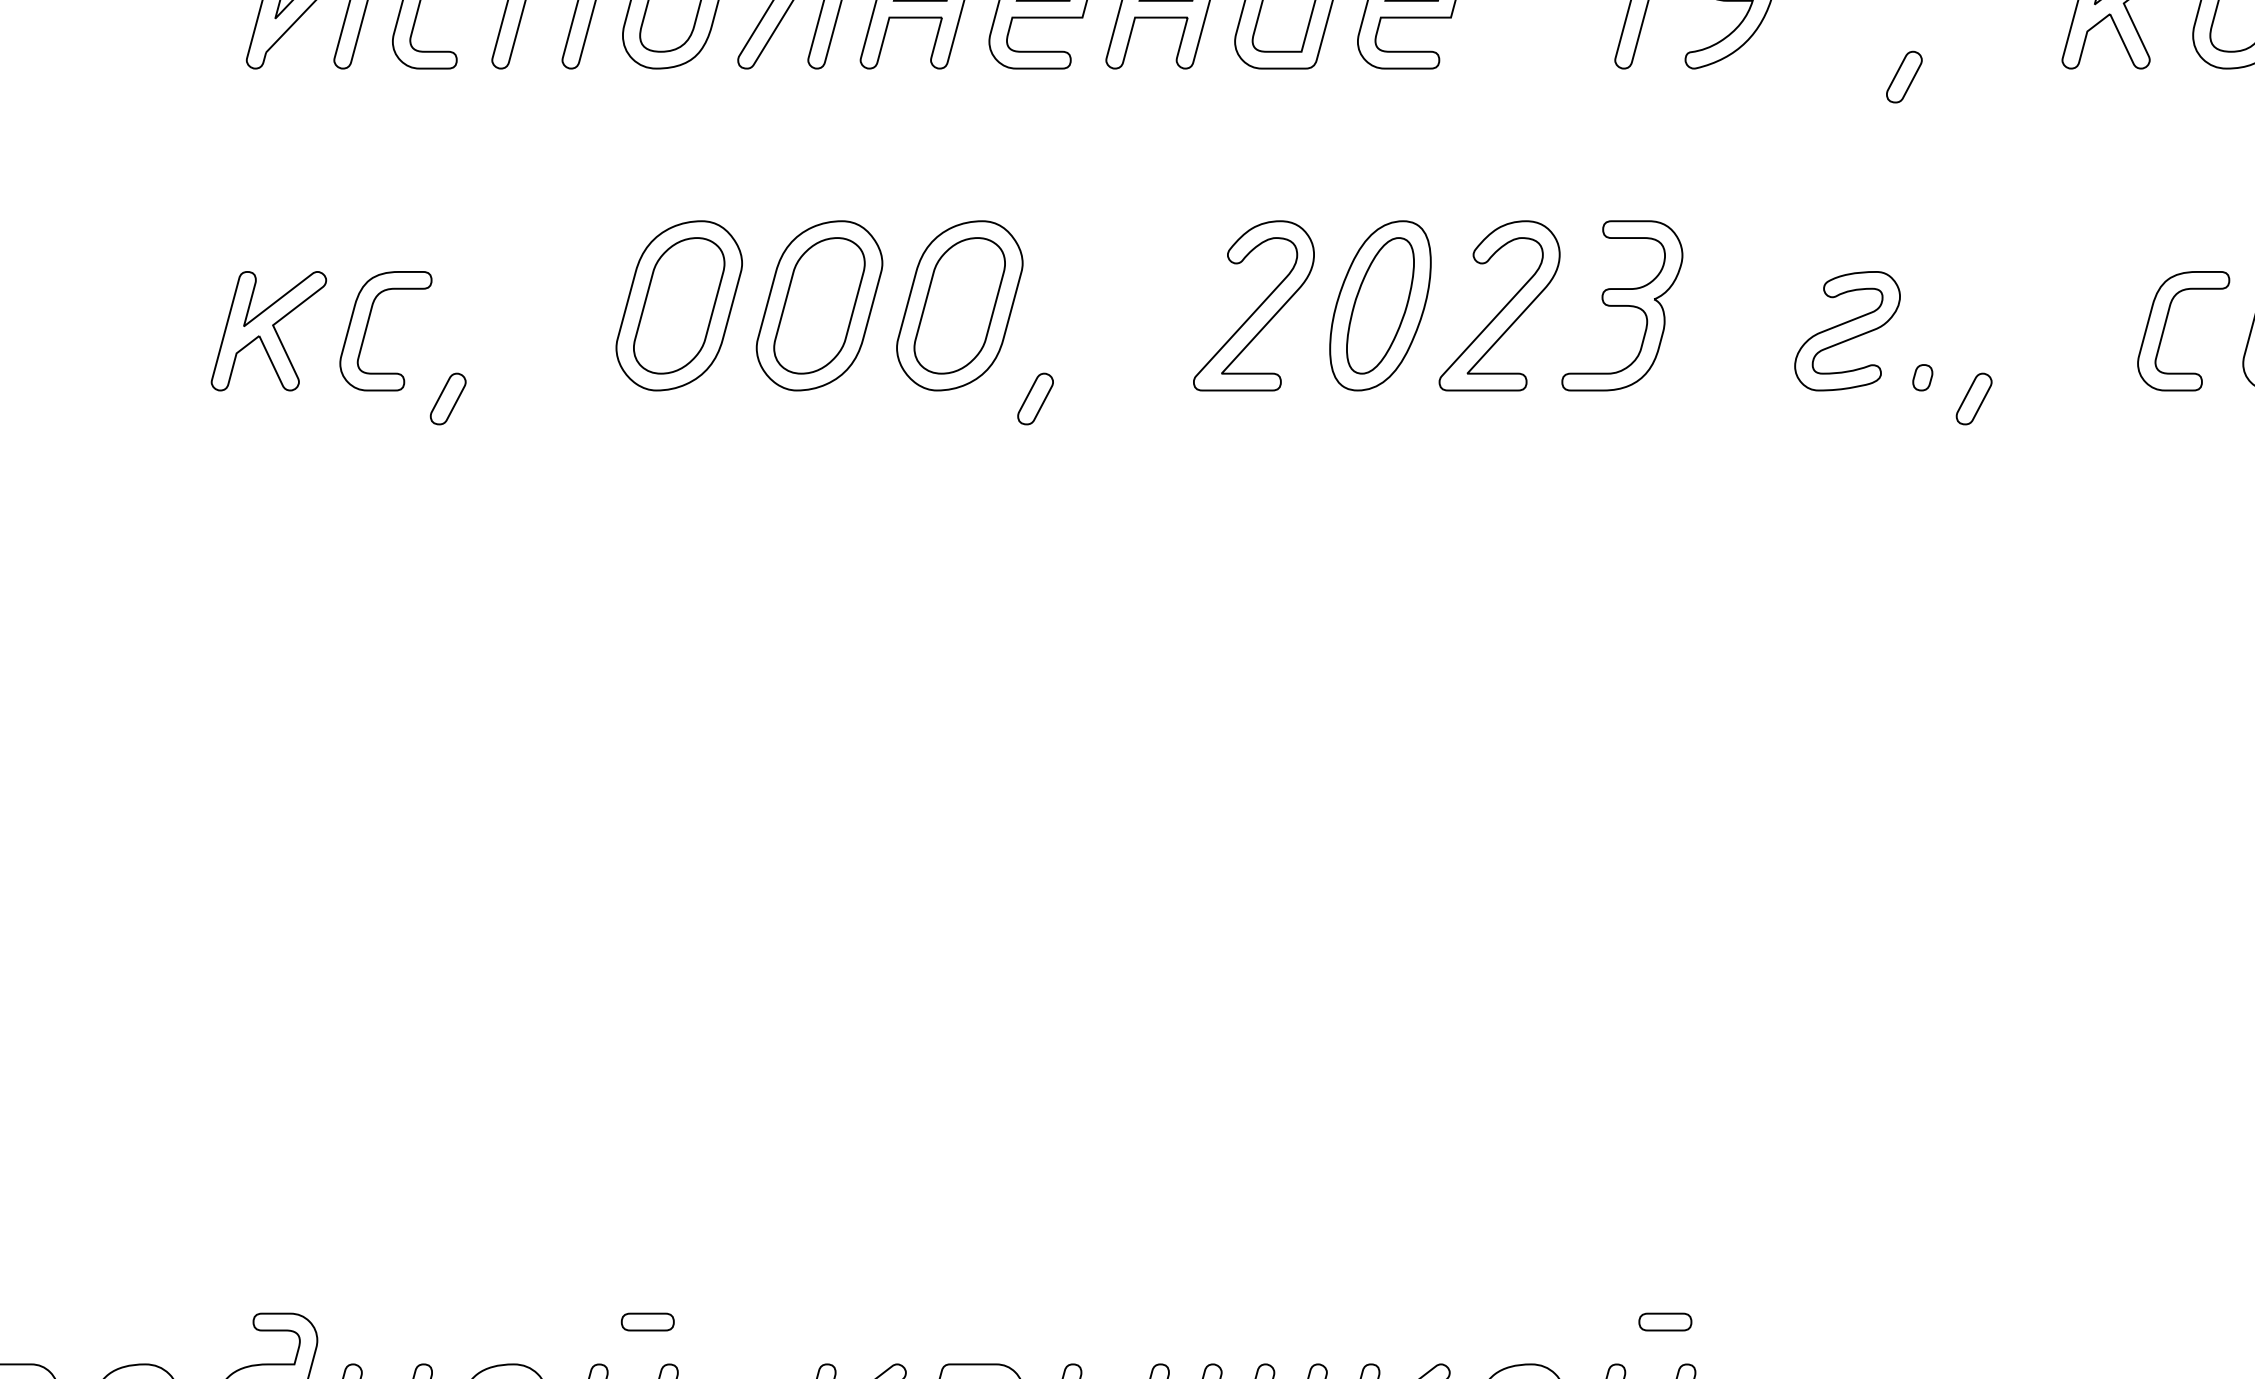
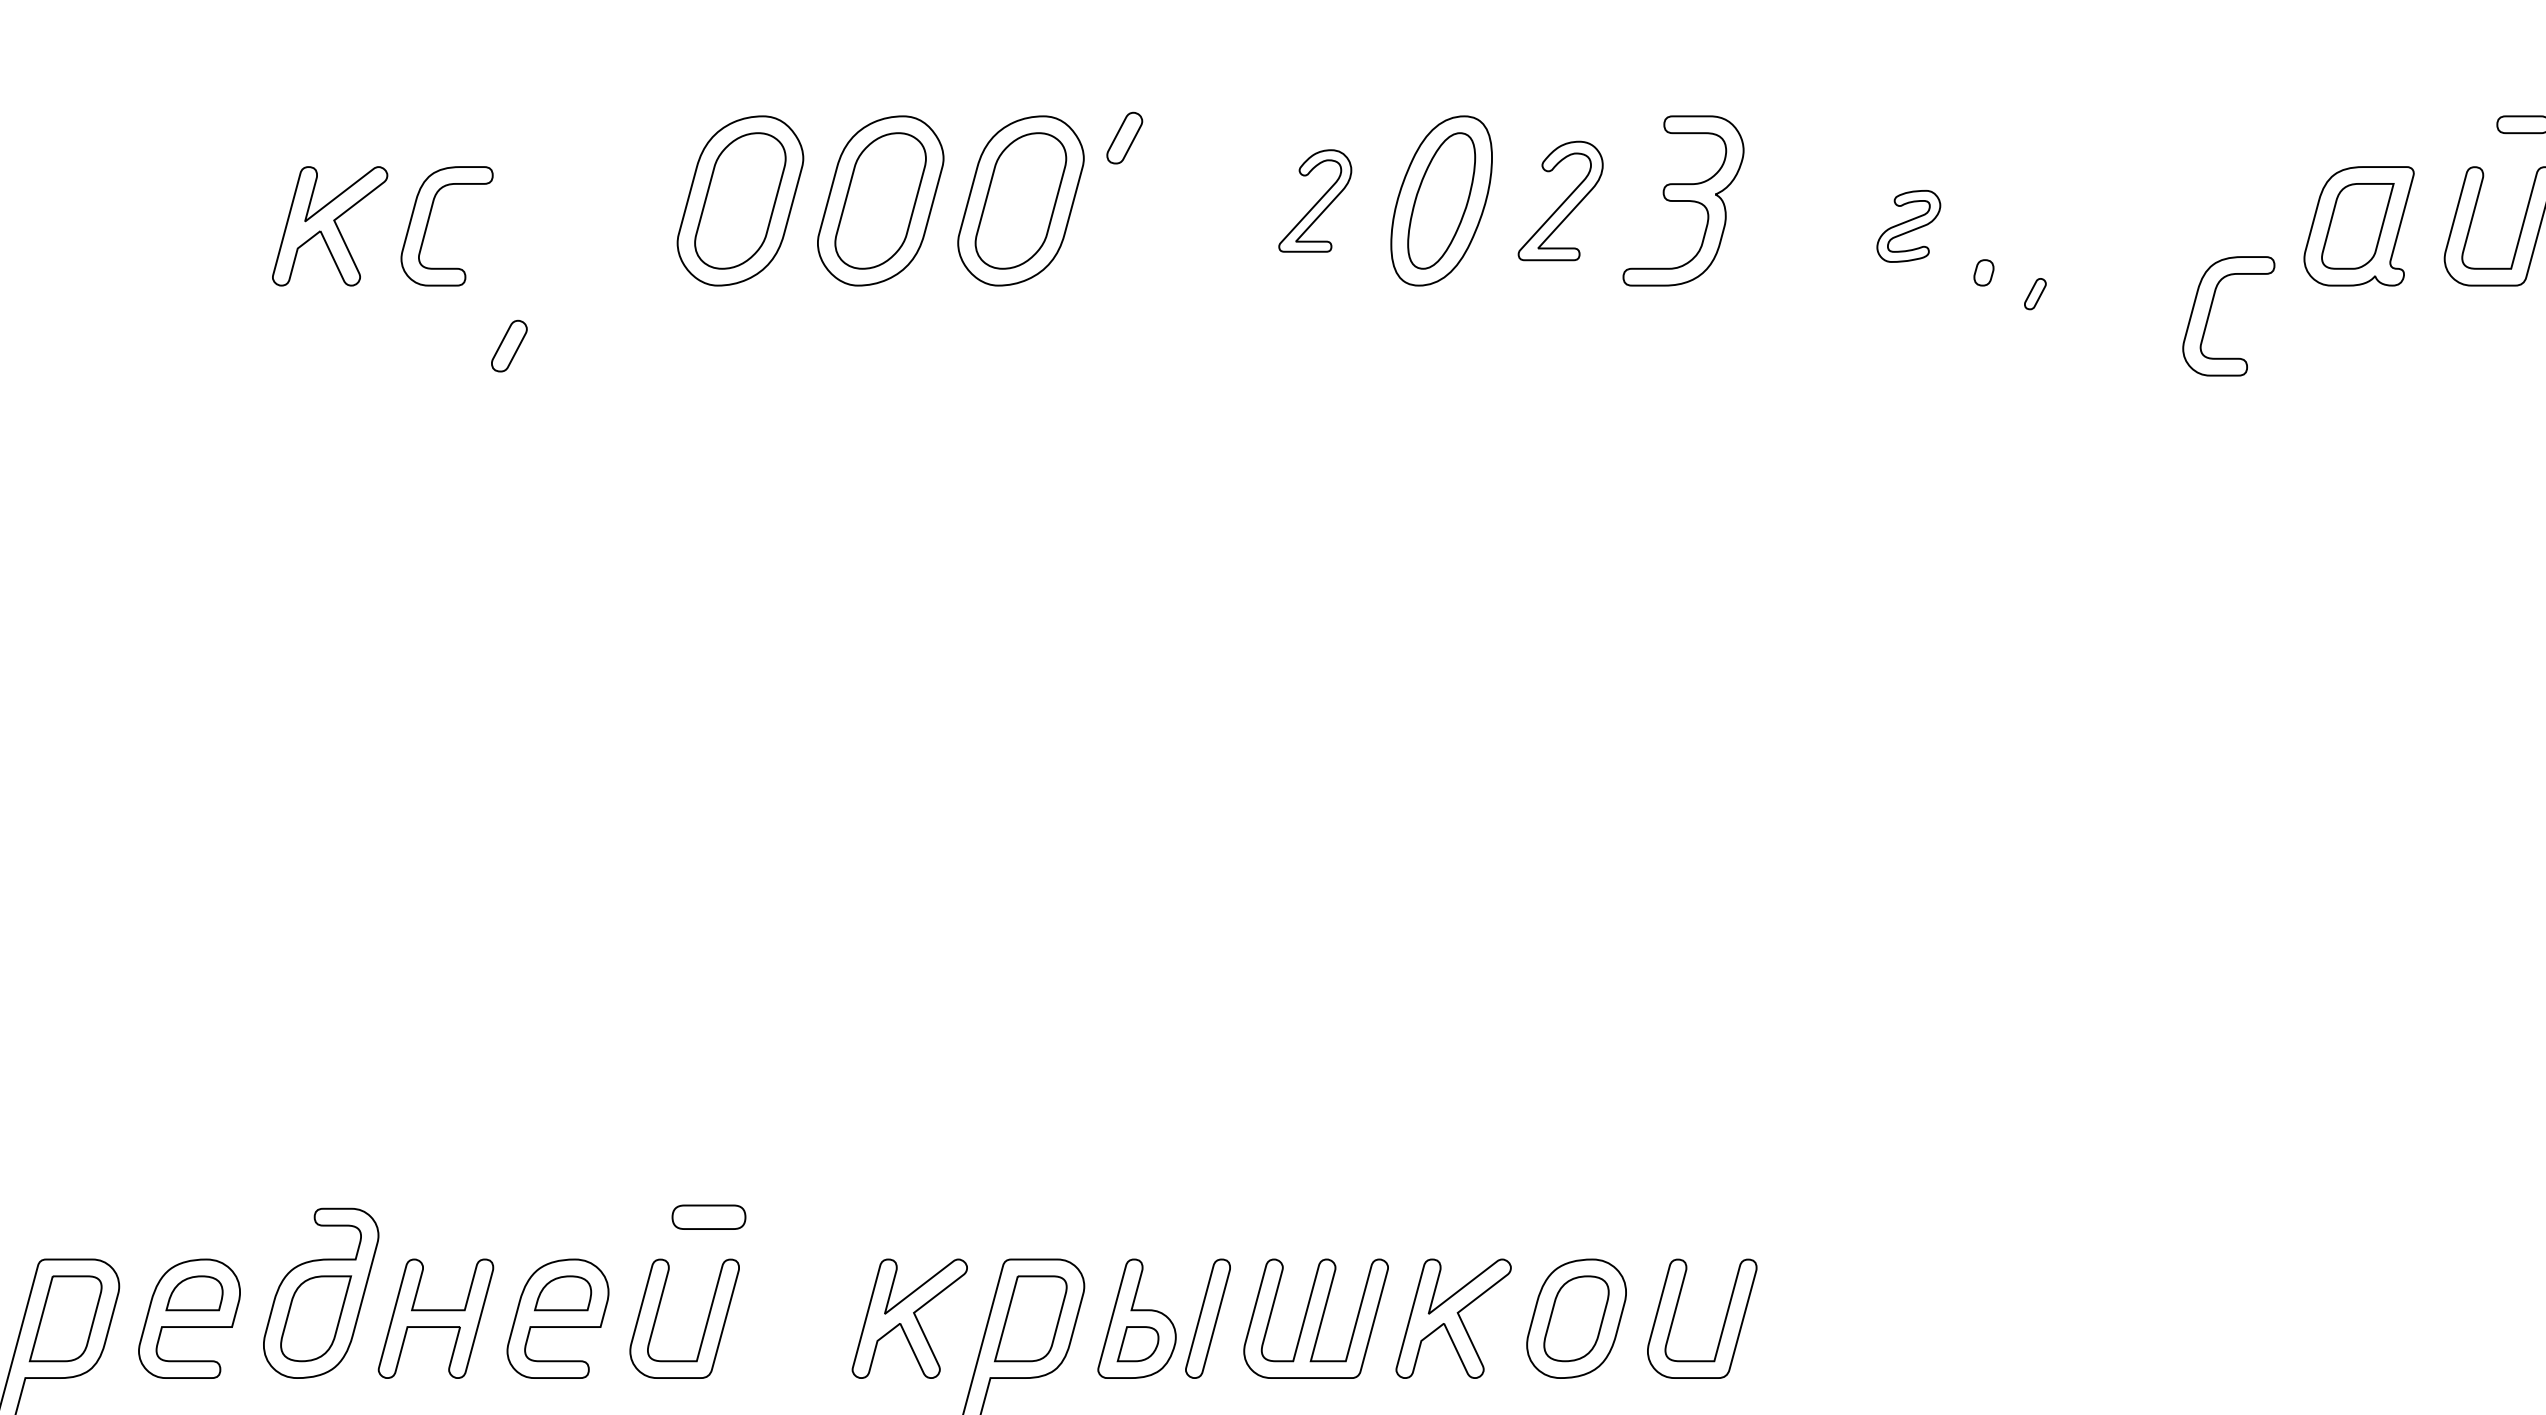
part: (1254, 305) -> (1315, 200), size x0.6
part: (1499, 305) -> (1560, 200), size x0.7
part: (2165, 328) -> (2210, 313), moved
part: (1847, 331) -> (1908, 226), size x0.6
part: (448, 398) -> (509, 345), moved
part: (1035, 398) -> (1124, 137), moved
part: (1974, 398) -> (2035, 293), size x0.6
part: (647, 1321) -> (708, 1216), size x1.4
part: (1665, 1321) -> (1726, 1216), removed

